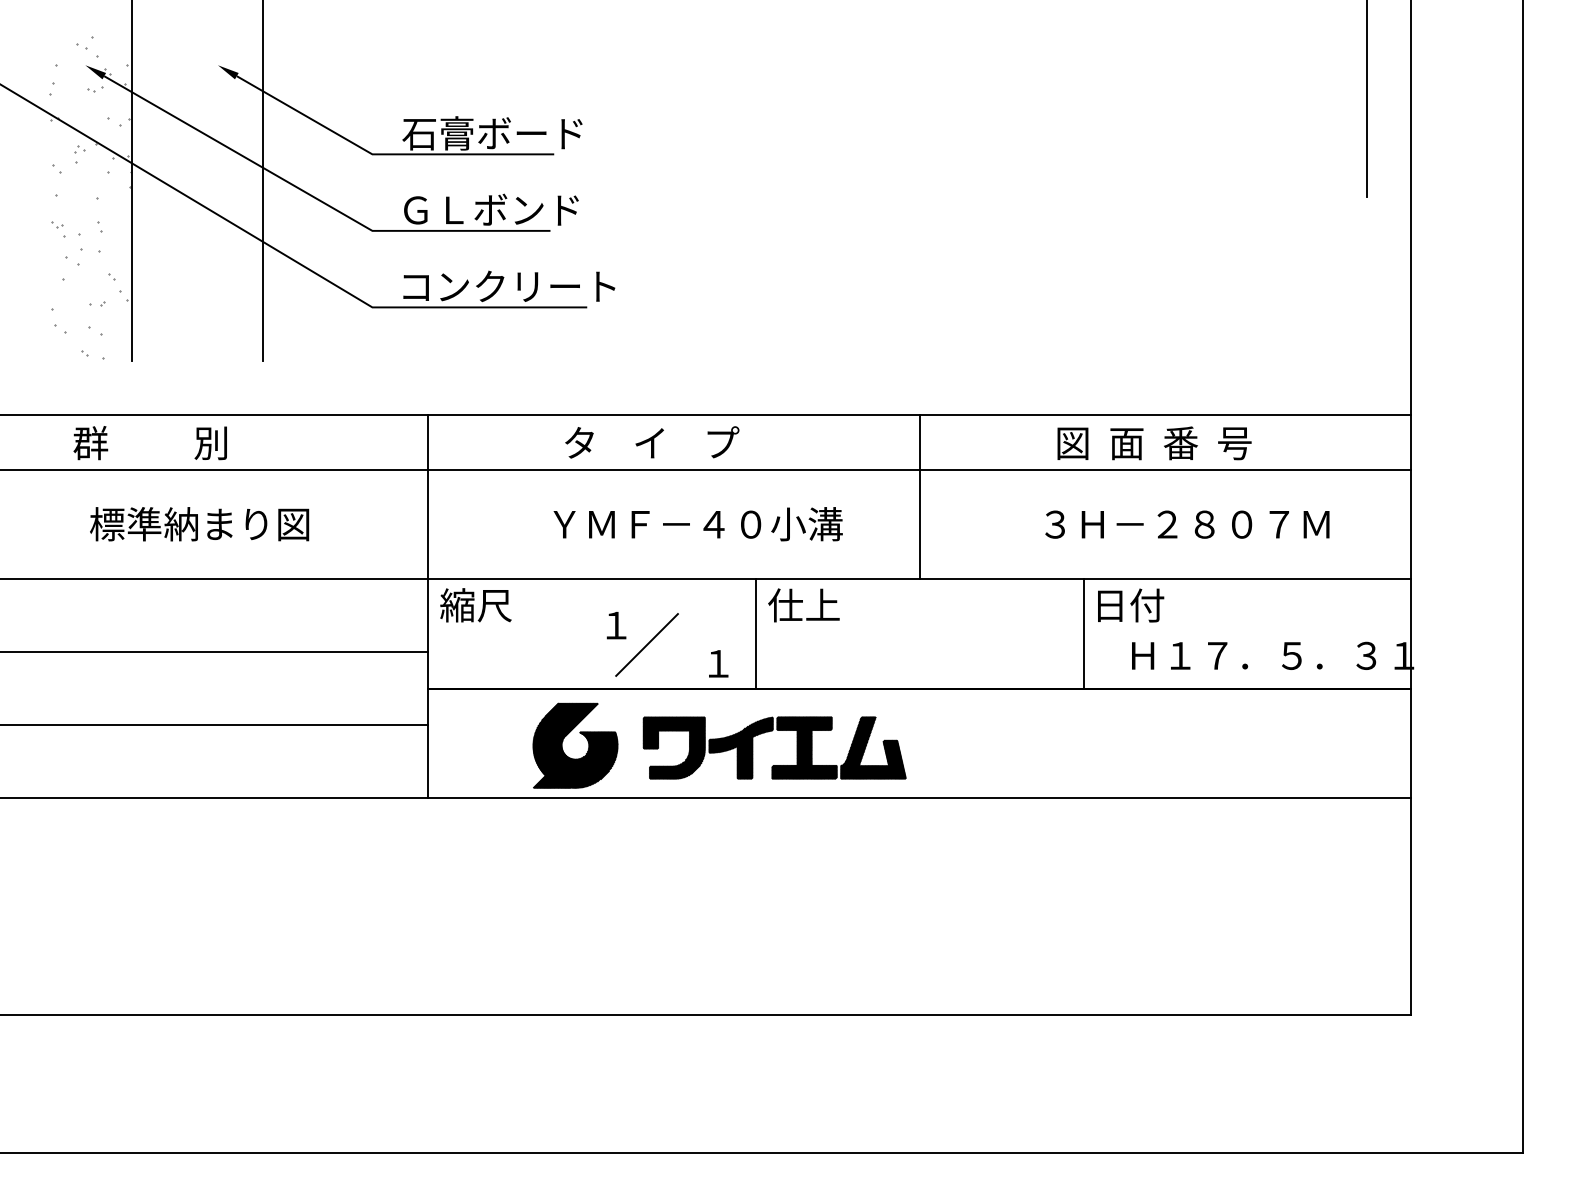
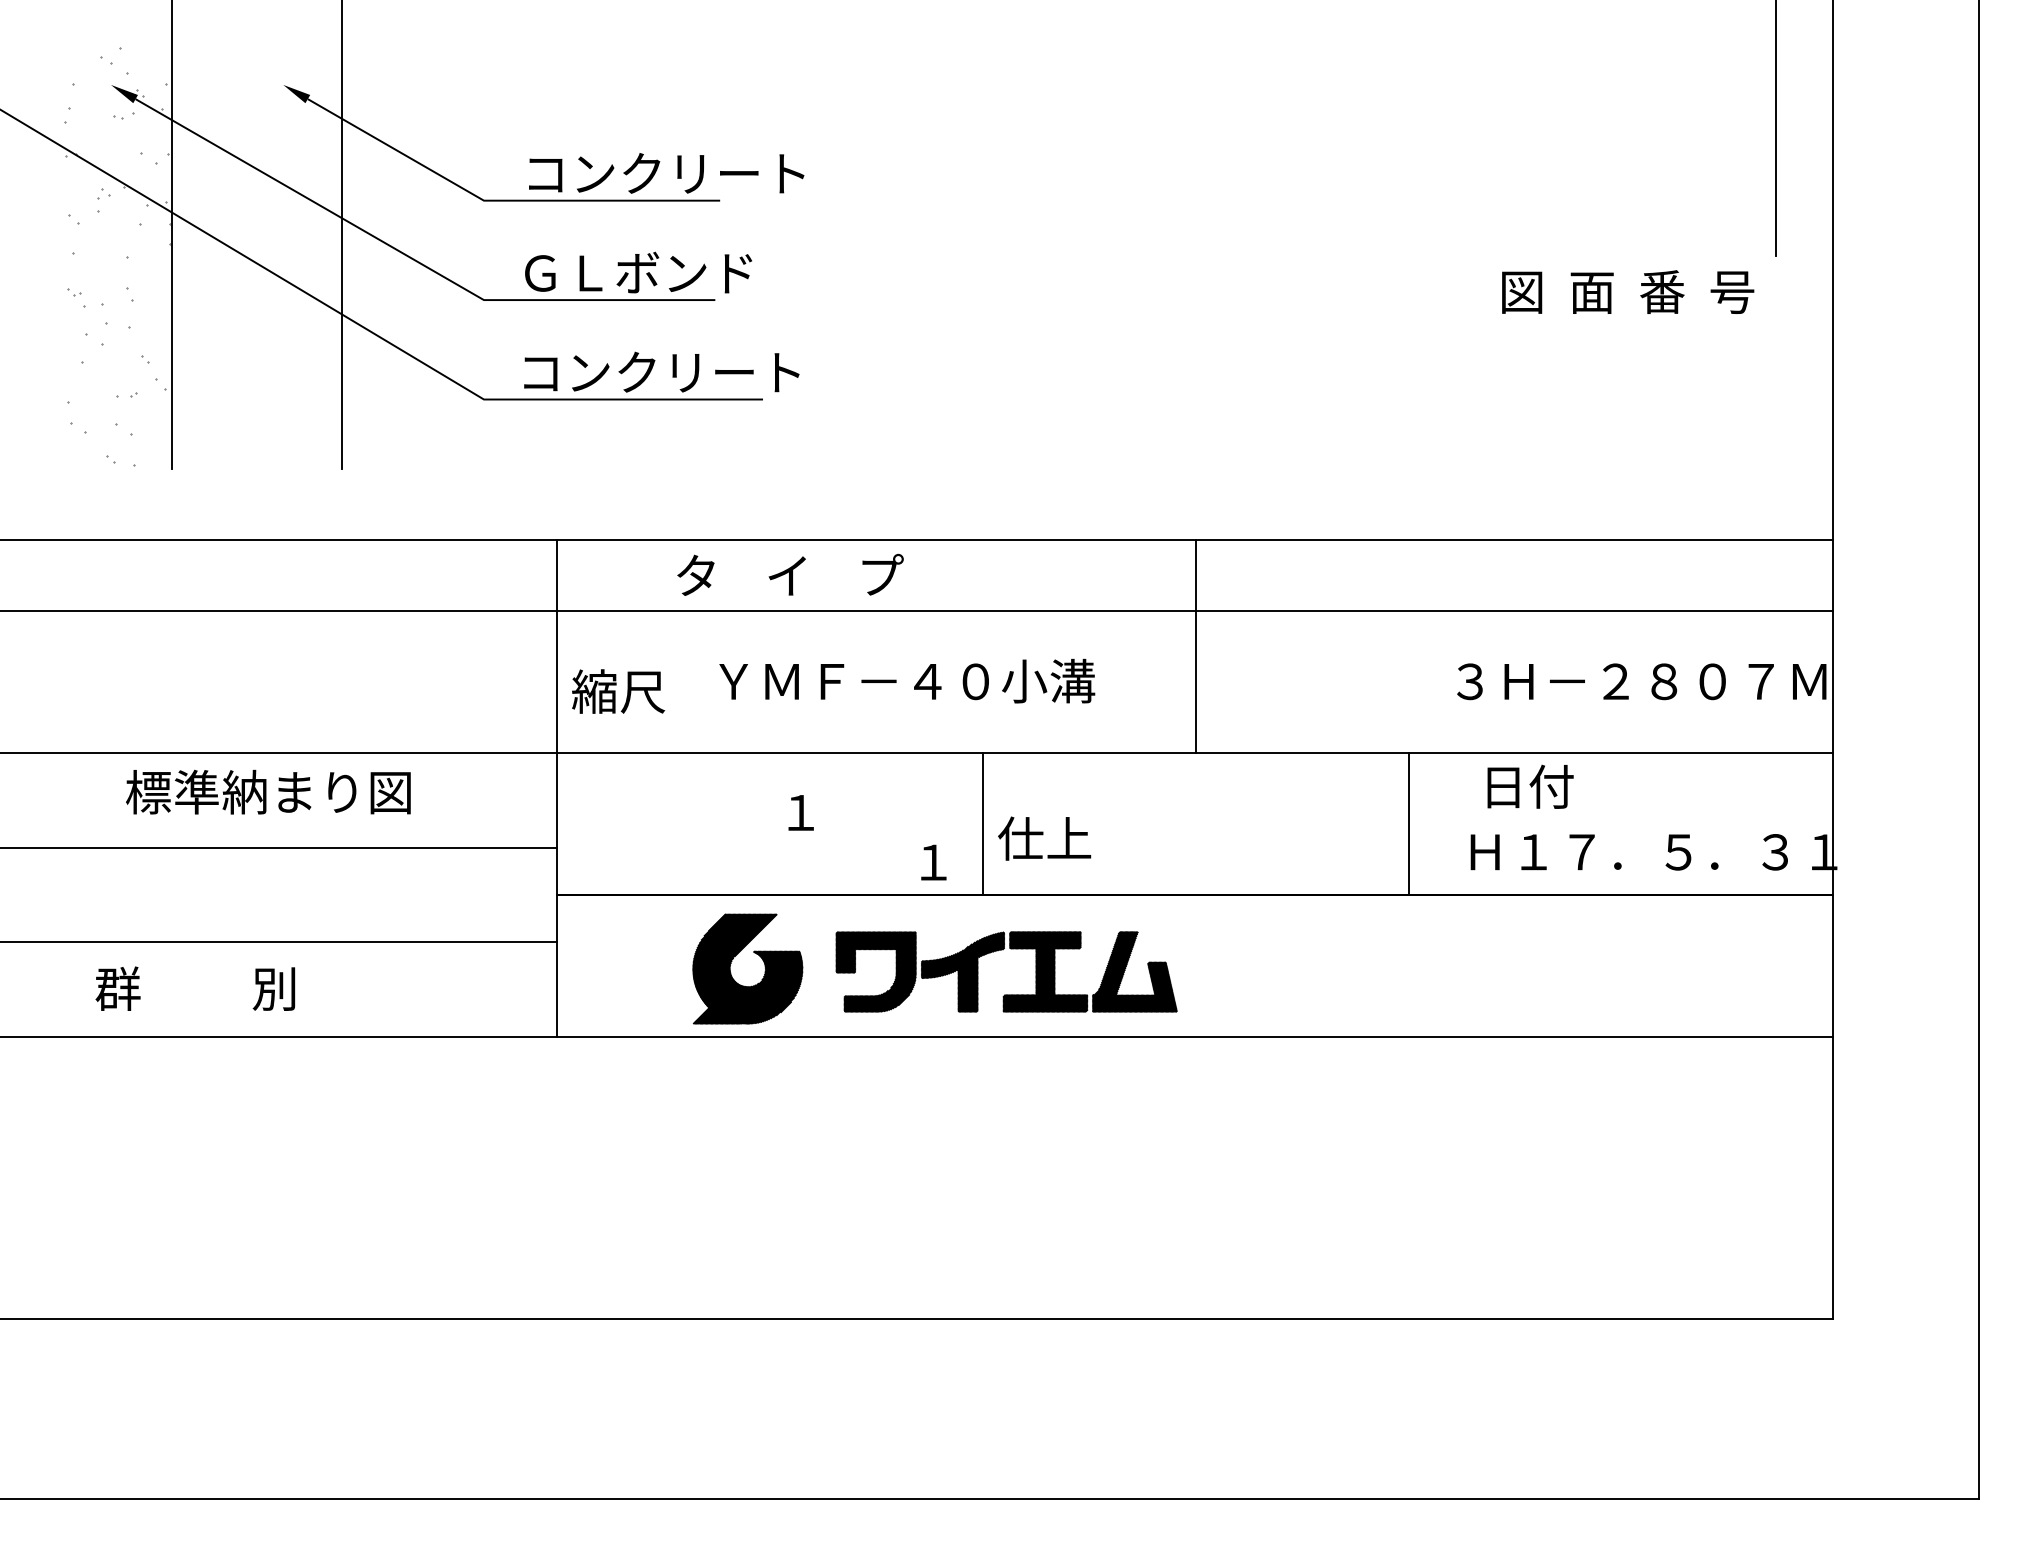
text: (510, 133) -> (663, 173), 石膏ボード -> コンクリート
text: (150, 442) -> (195, 988), moved
text: (652, 442) -> (790, 574), moved
text: (1154, 442) -> (1628, 291), moved
text: (199, 523) -> (268, 791), moved
text: (1187, 524) -> (1641, 681), moved
text: (475, 605) -> (618, 691), moved
text: (803, 605) -> (1044, 838), moved
text: (1130, 605) -> (1530, 786), moved
line: (646, 644) -> (840, 837), removed

